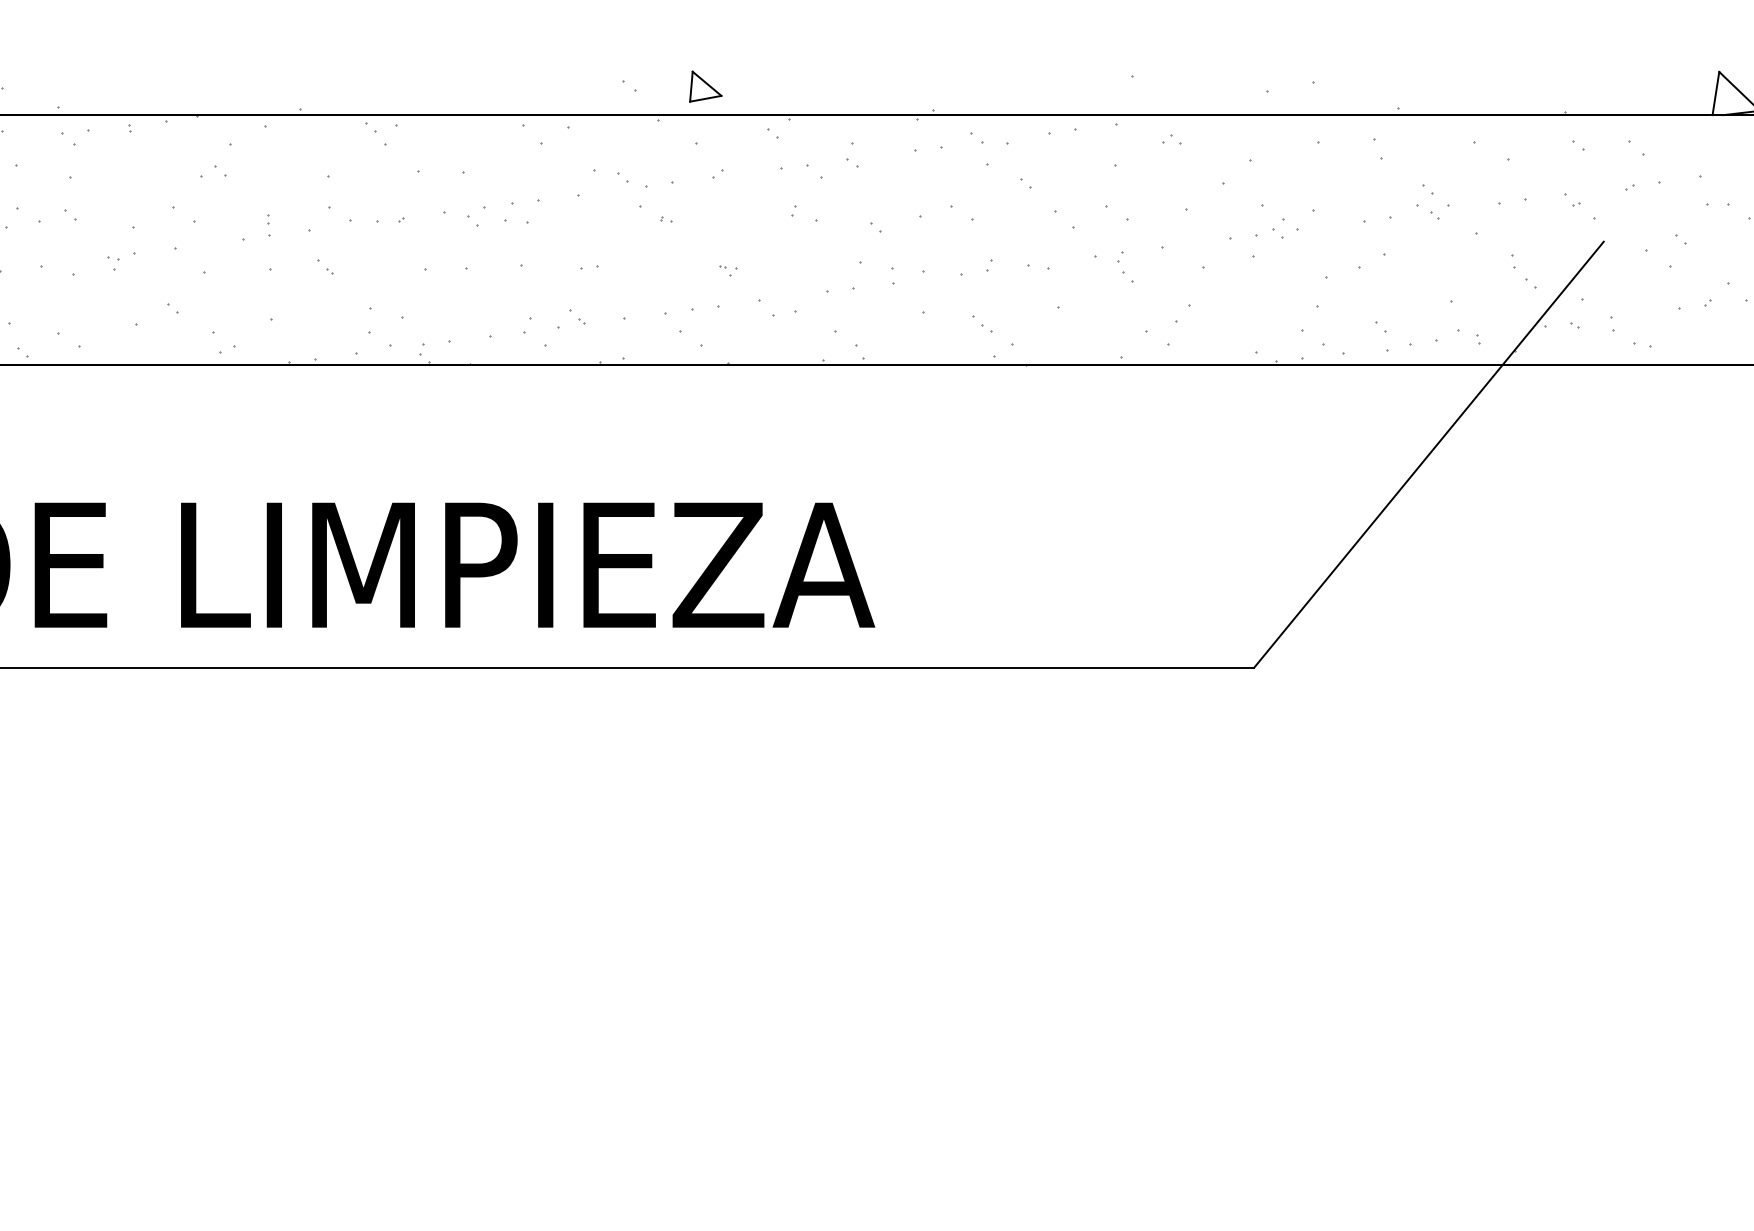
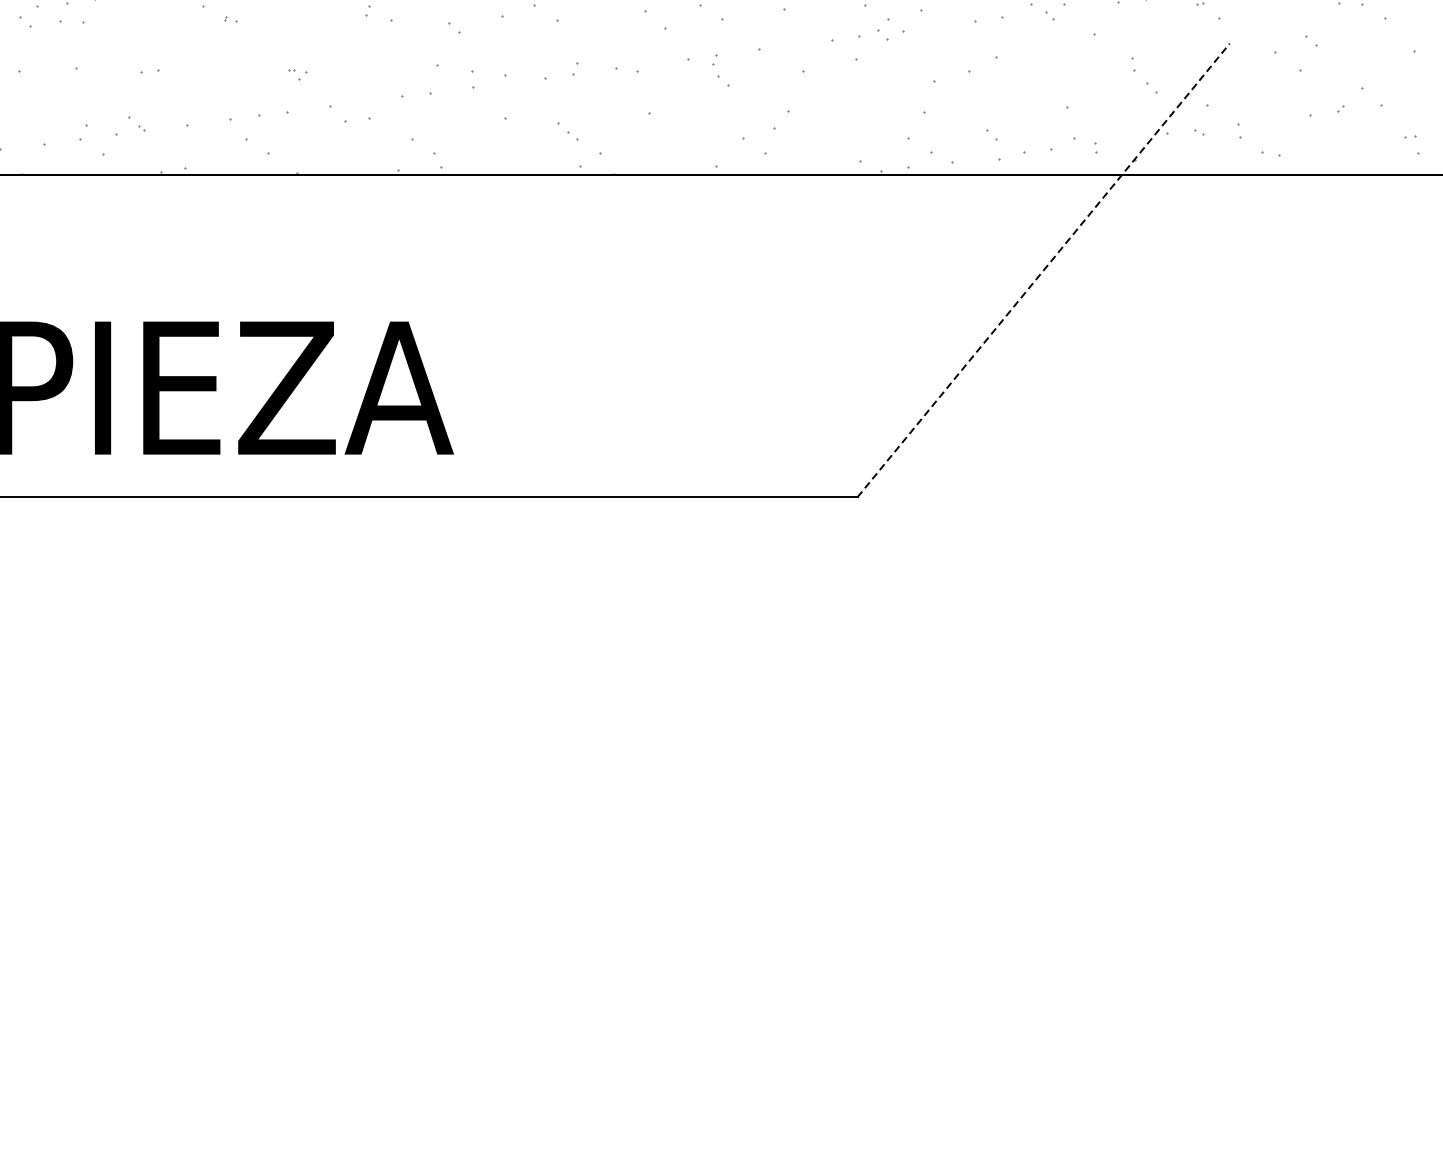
line: (1429, 454) -> (1044, 270), solid -> dashed

